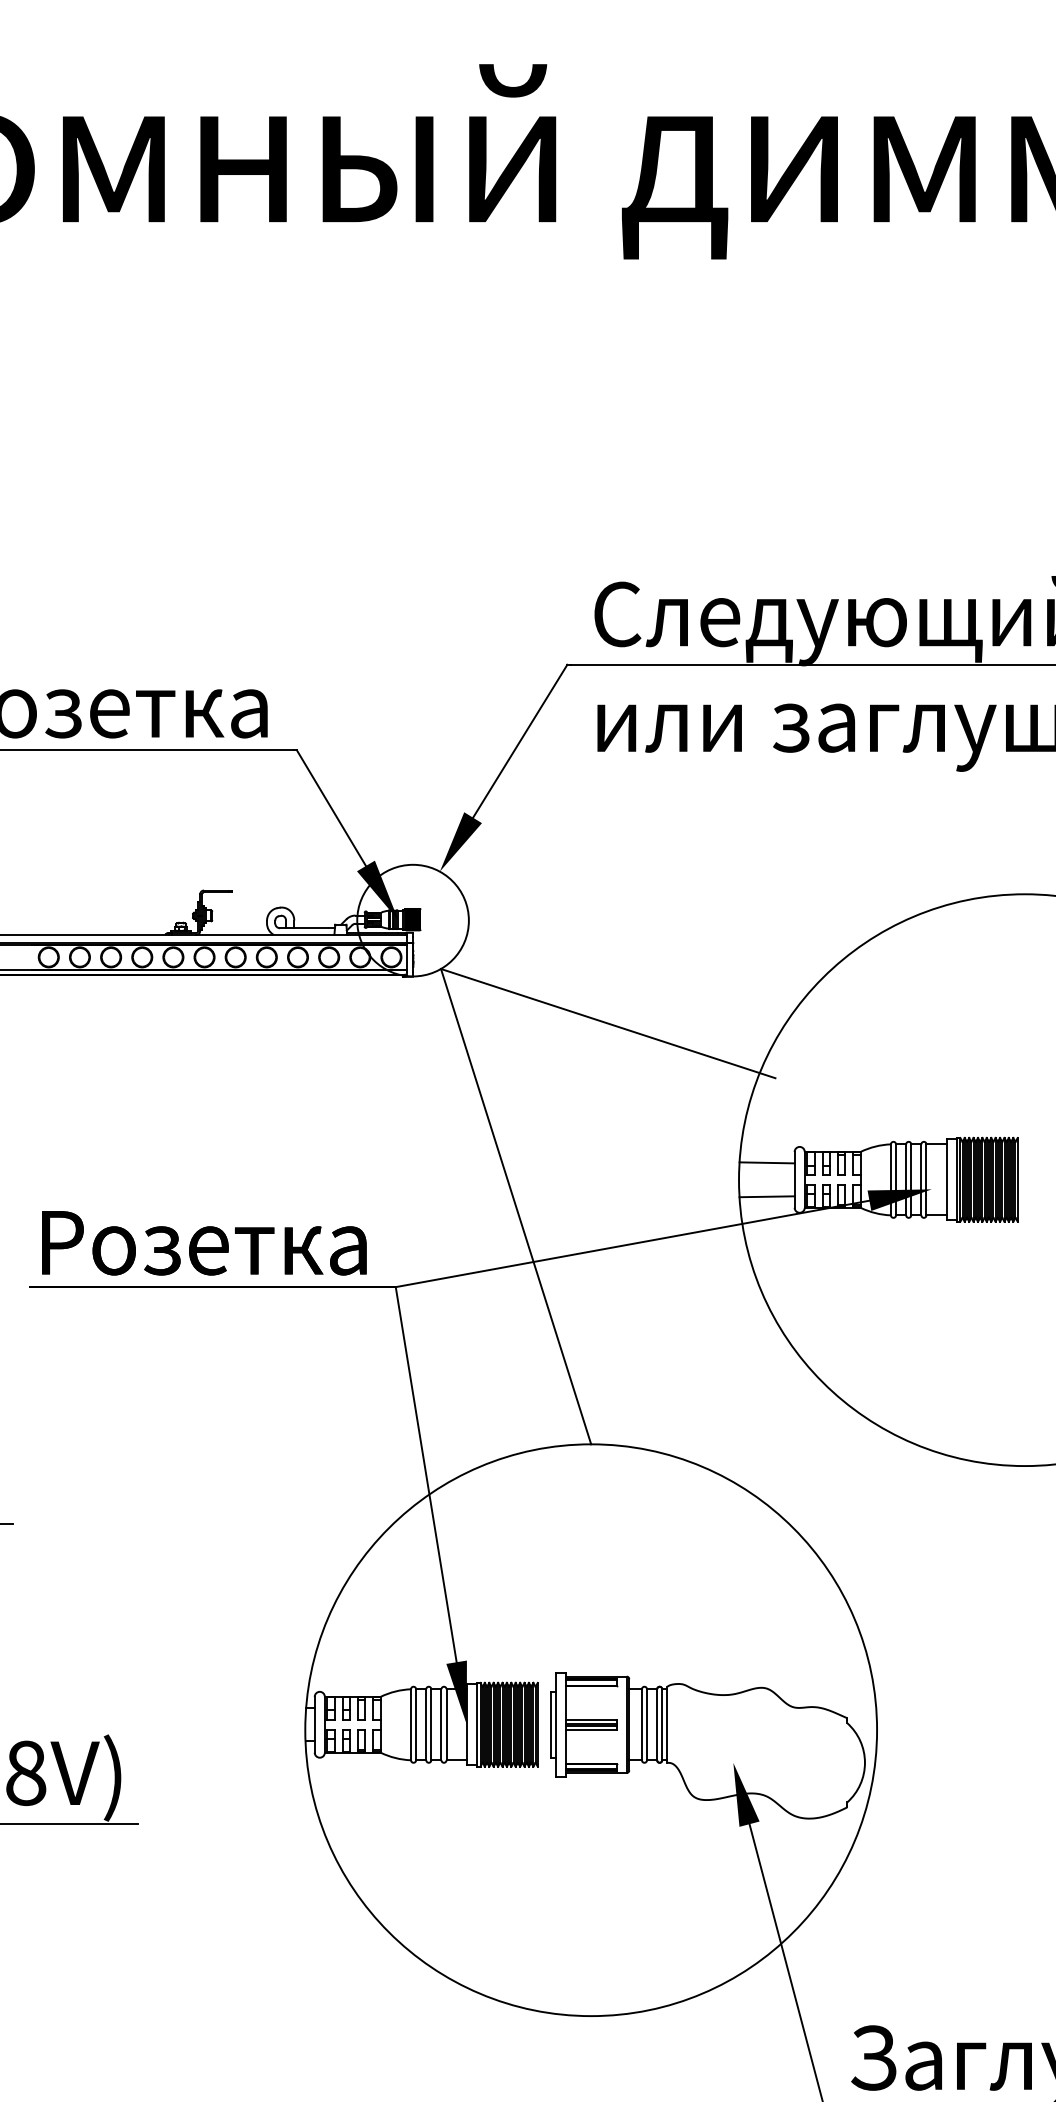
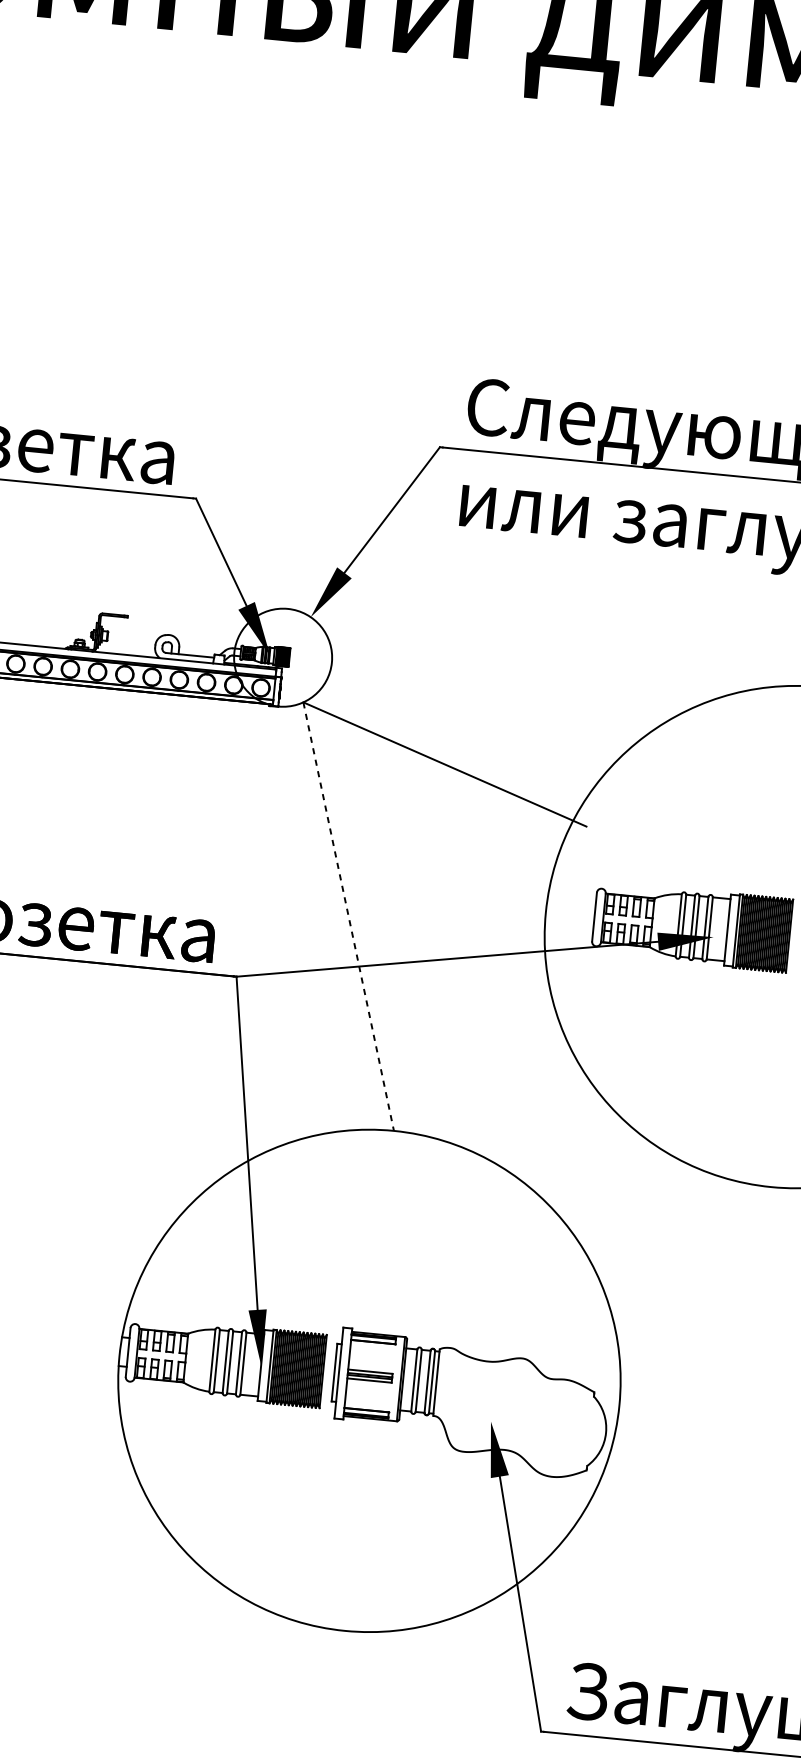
line: (766, 1162) -> (571, 899), removed
line: (766, 1196) -> (568, 929), removed
line: (516, 1207) -> (348, 917), solid -> dashed

